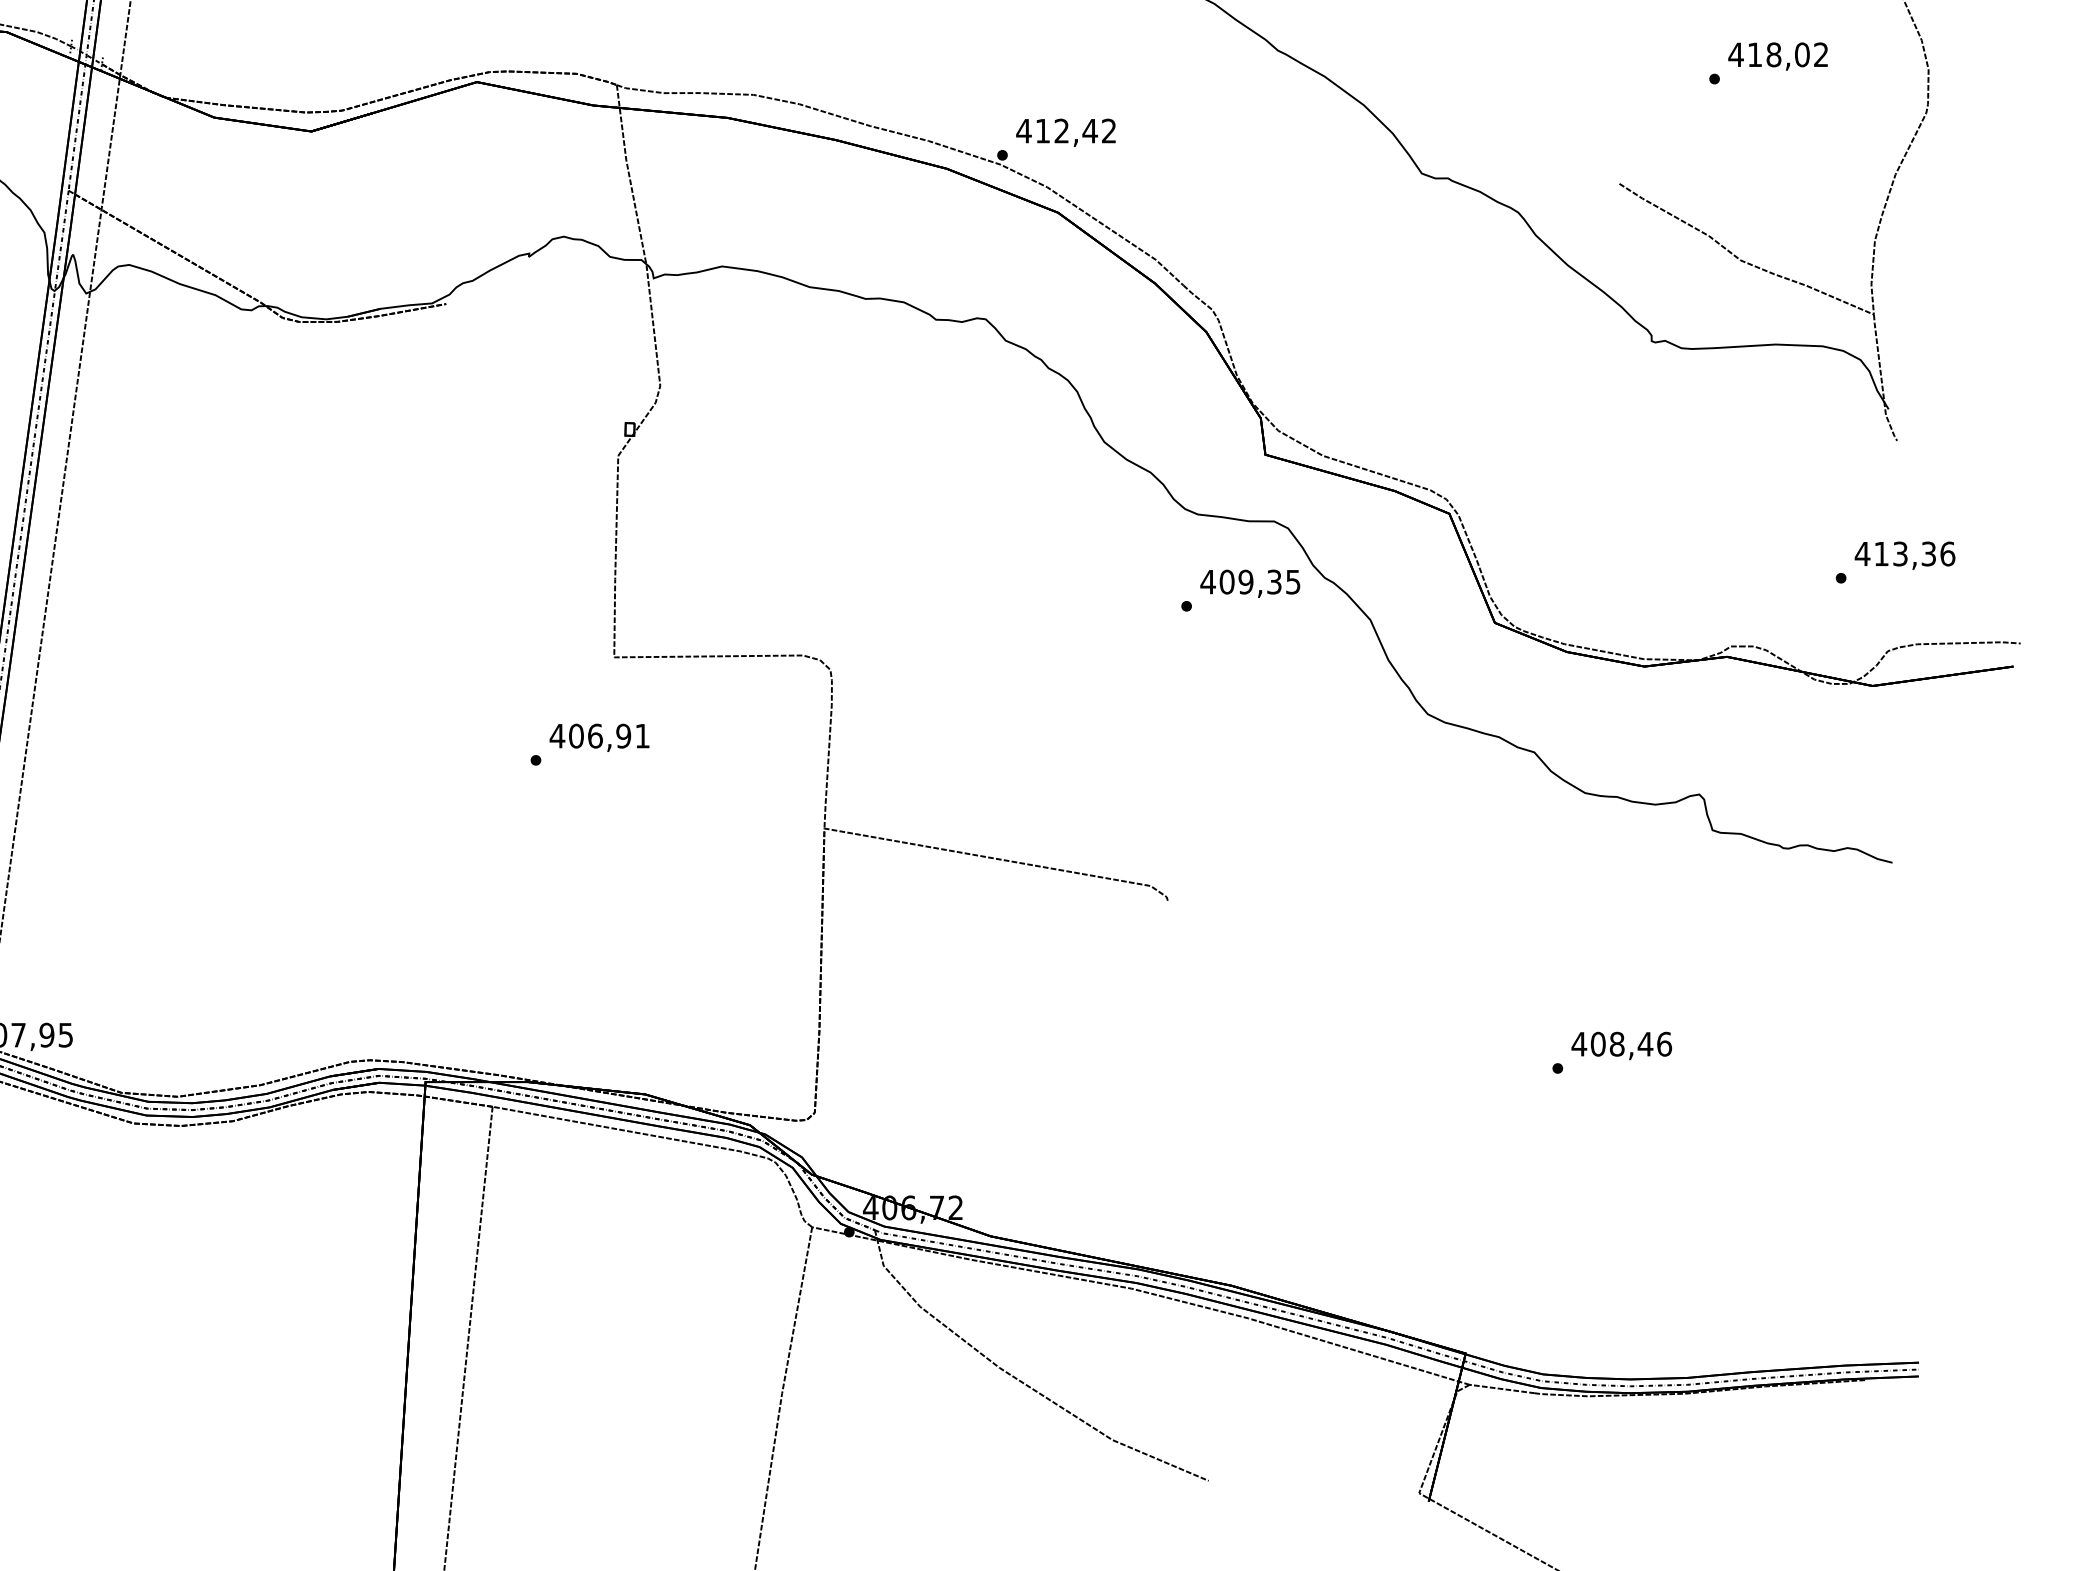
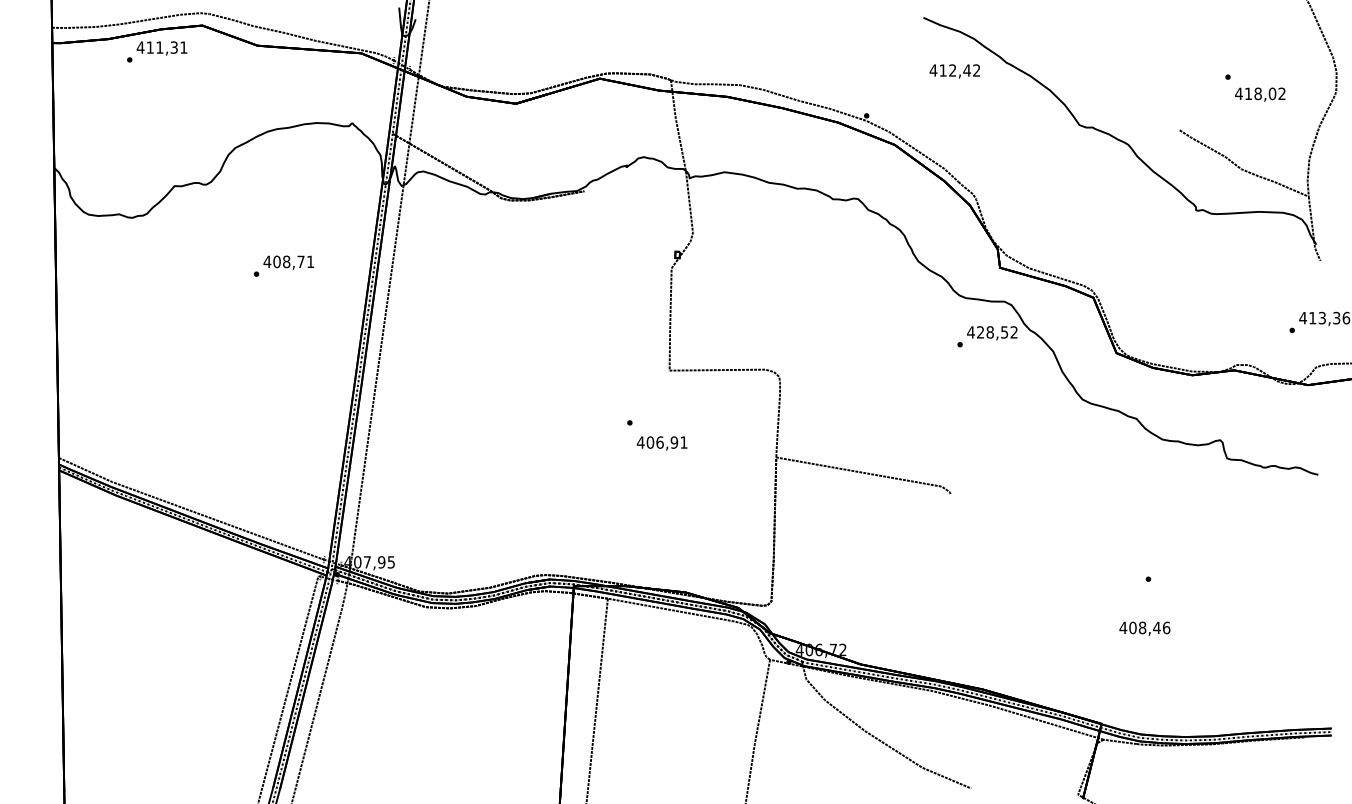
text: (1778, 56) -> (1260, 94), moved
text: (1065, 132) -> (954, 71), moved
text: (1258, 582) -> (996, 332), 409,35 -> 428,52
text: (598, 737) -> (661, 443), moved
text: (1620, 1045) -> (1144, 628), moved

